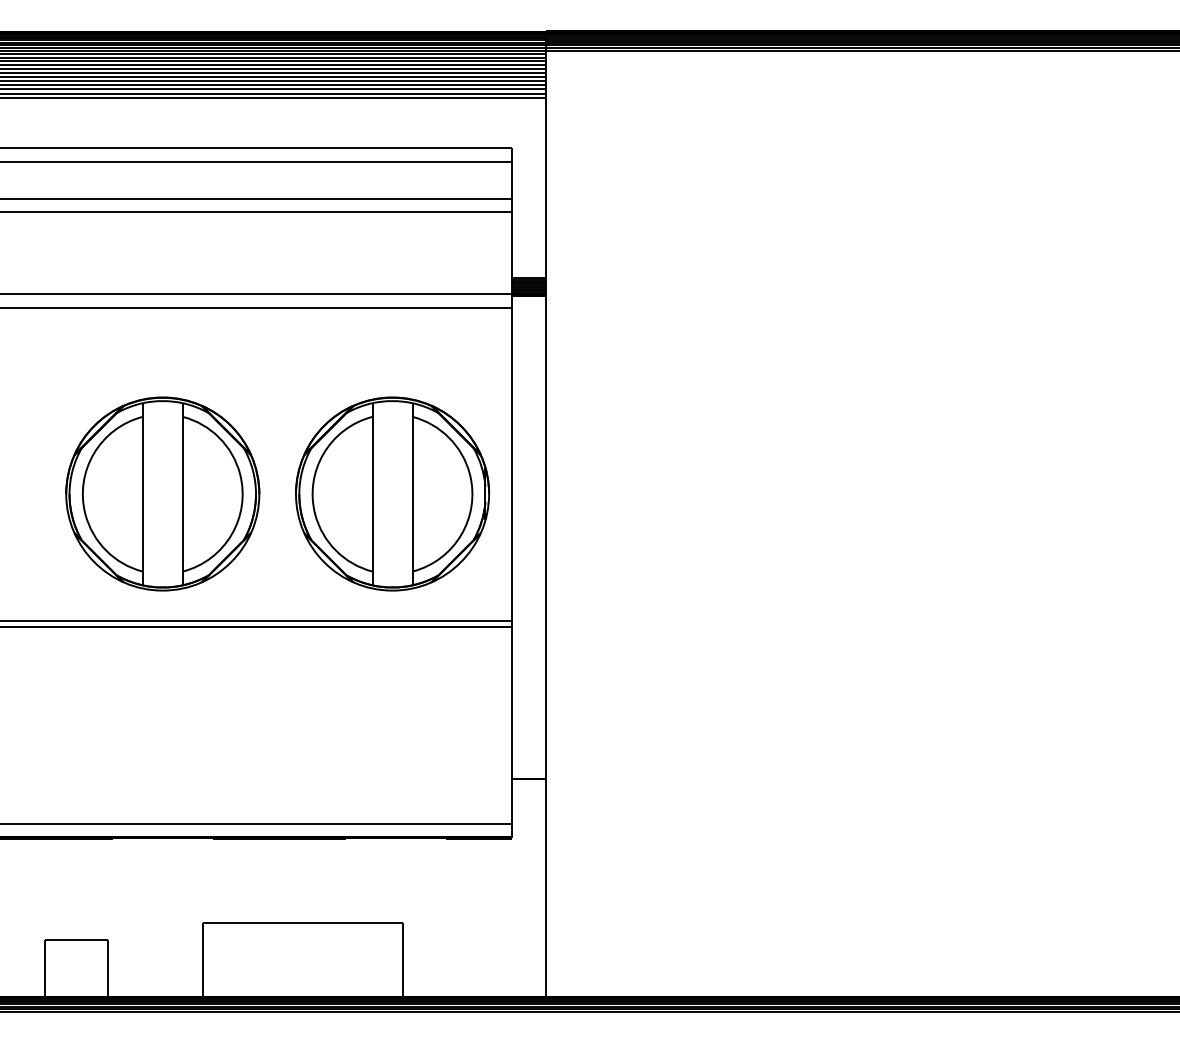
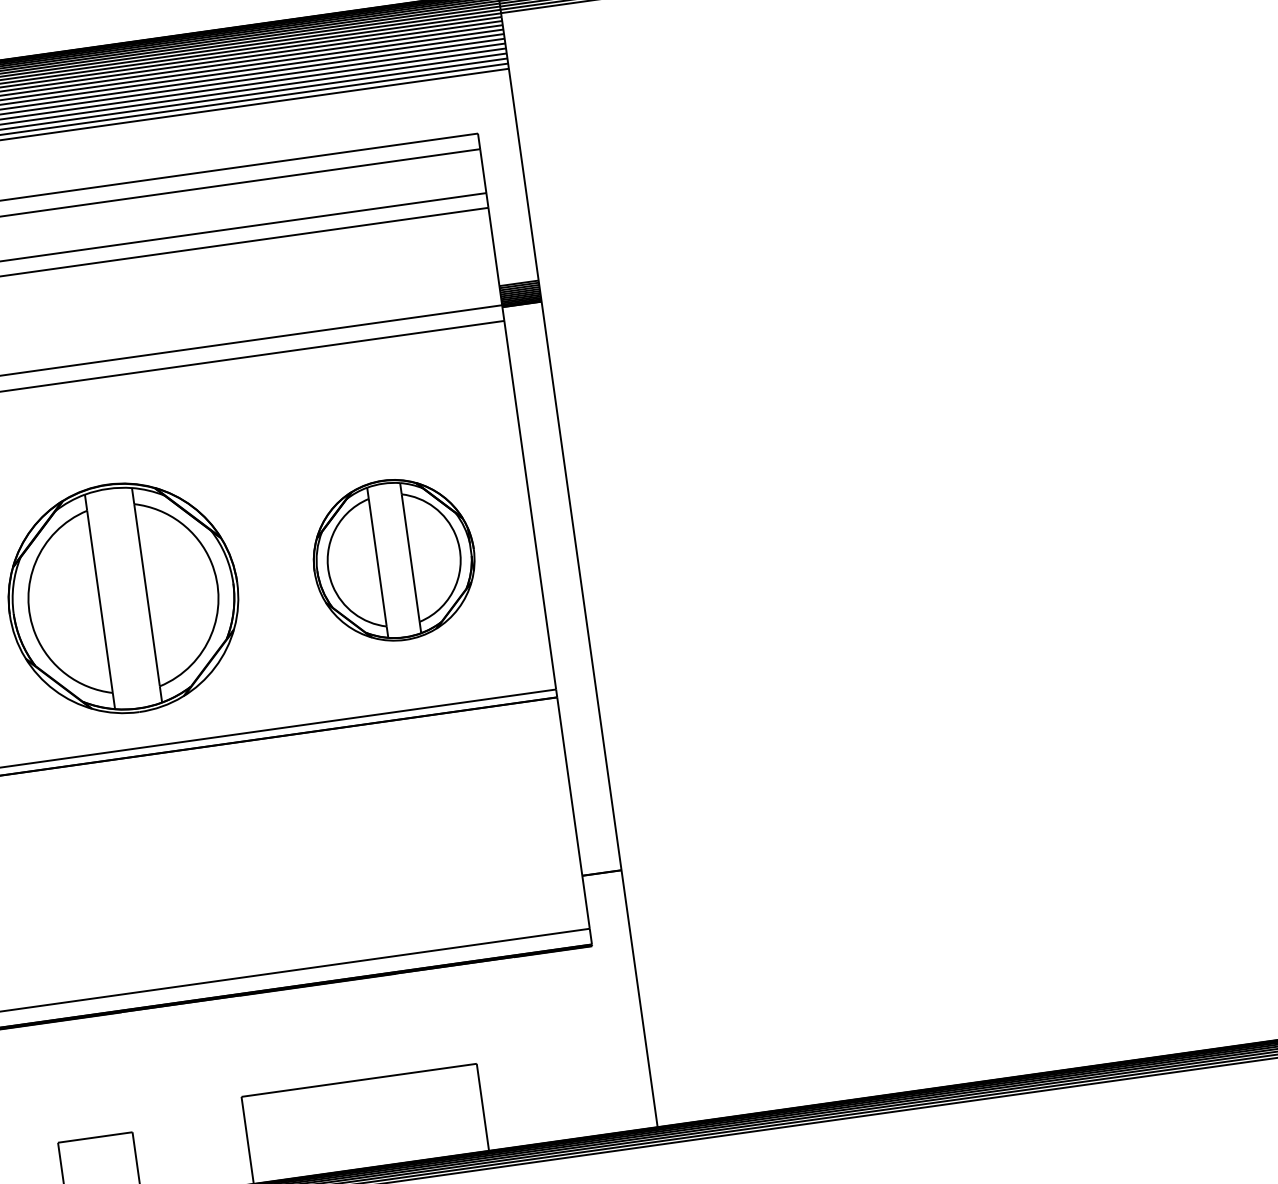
part: (392, 493) -> (393, 559), size x0.7

